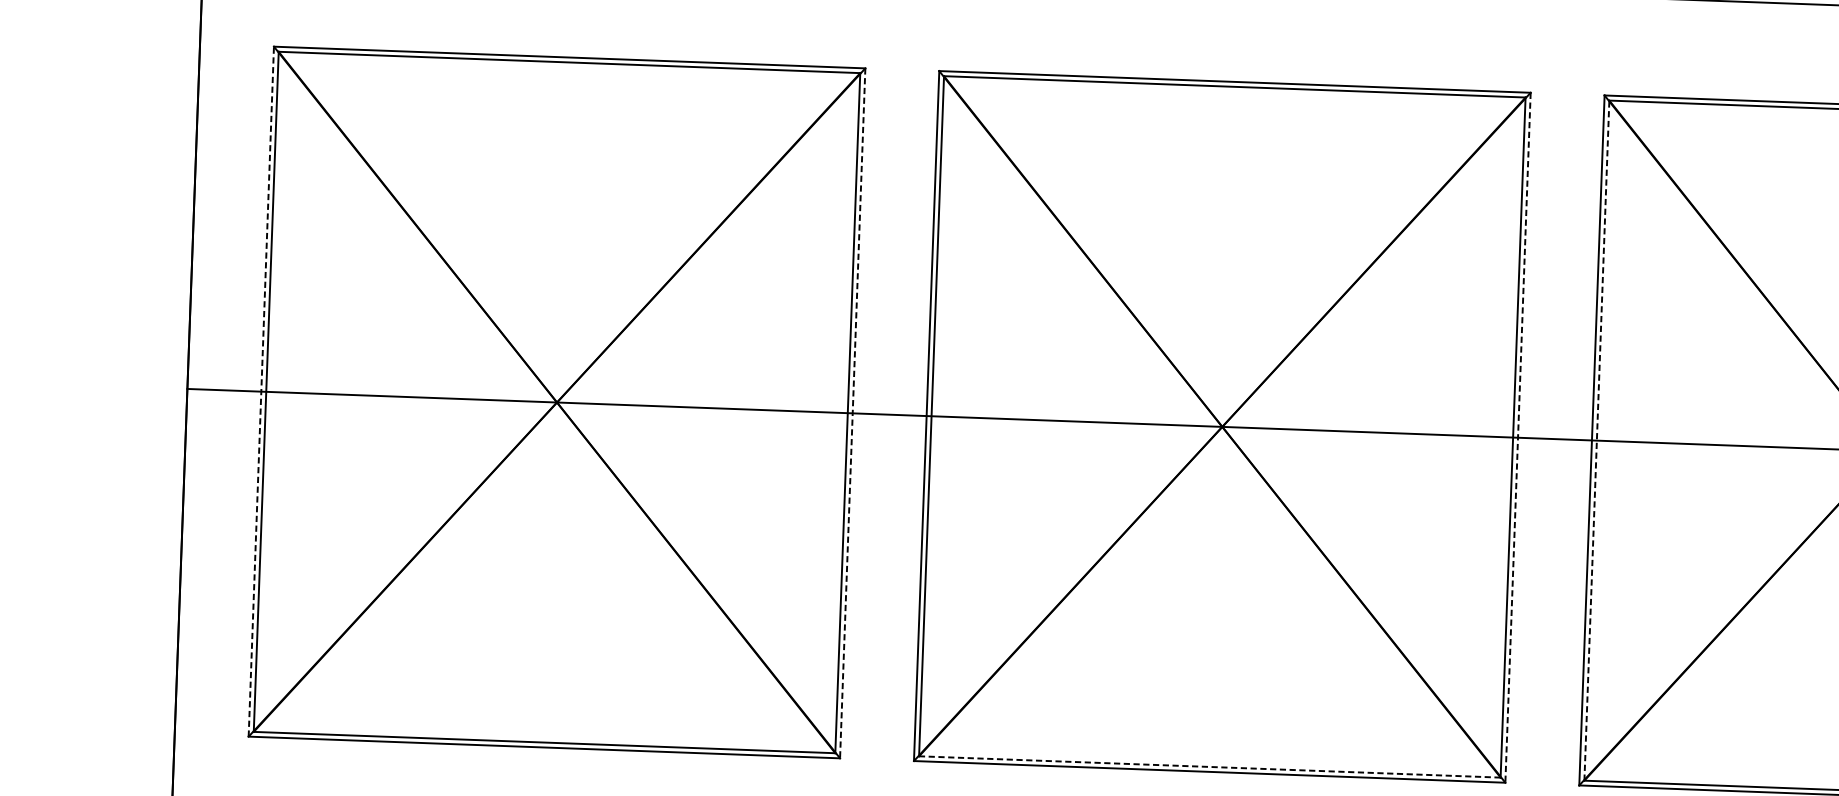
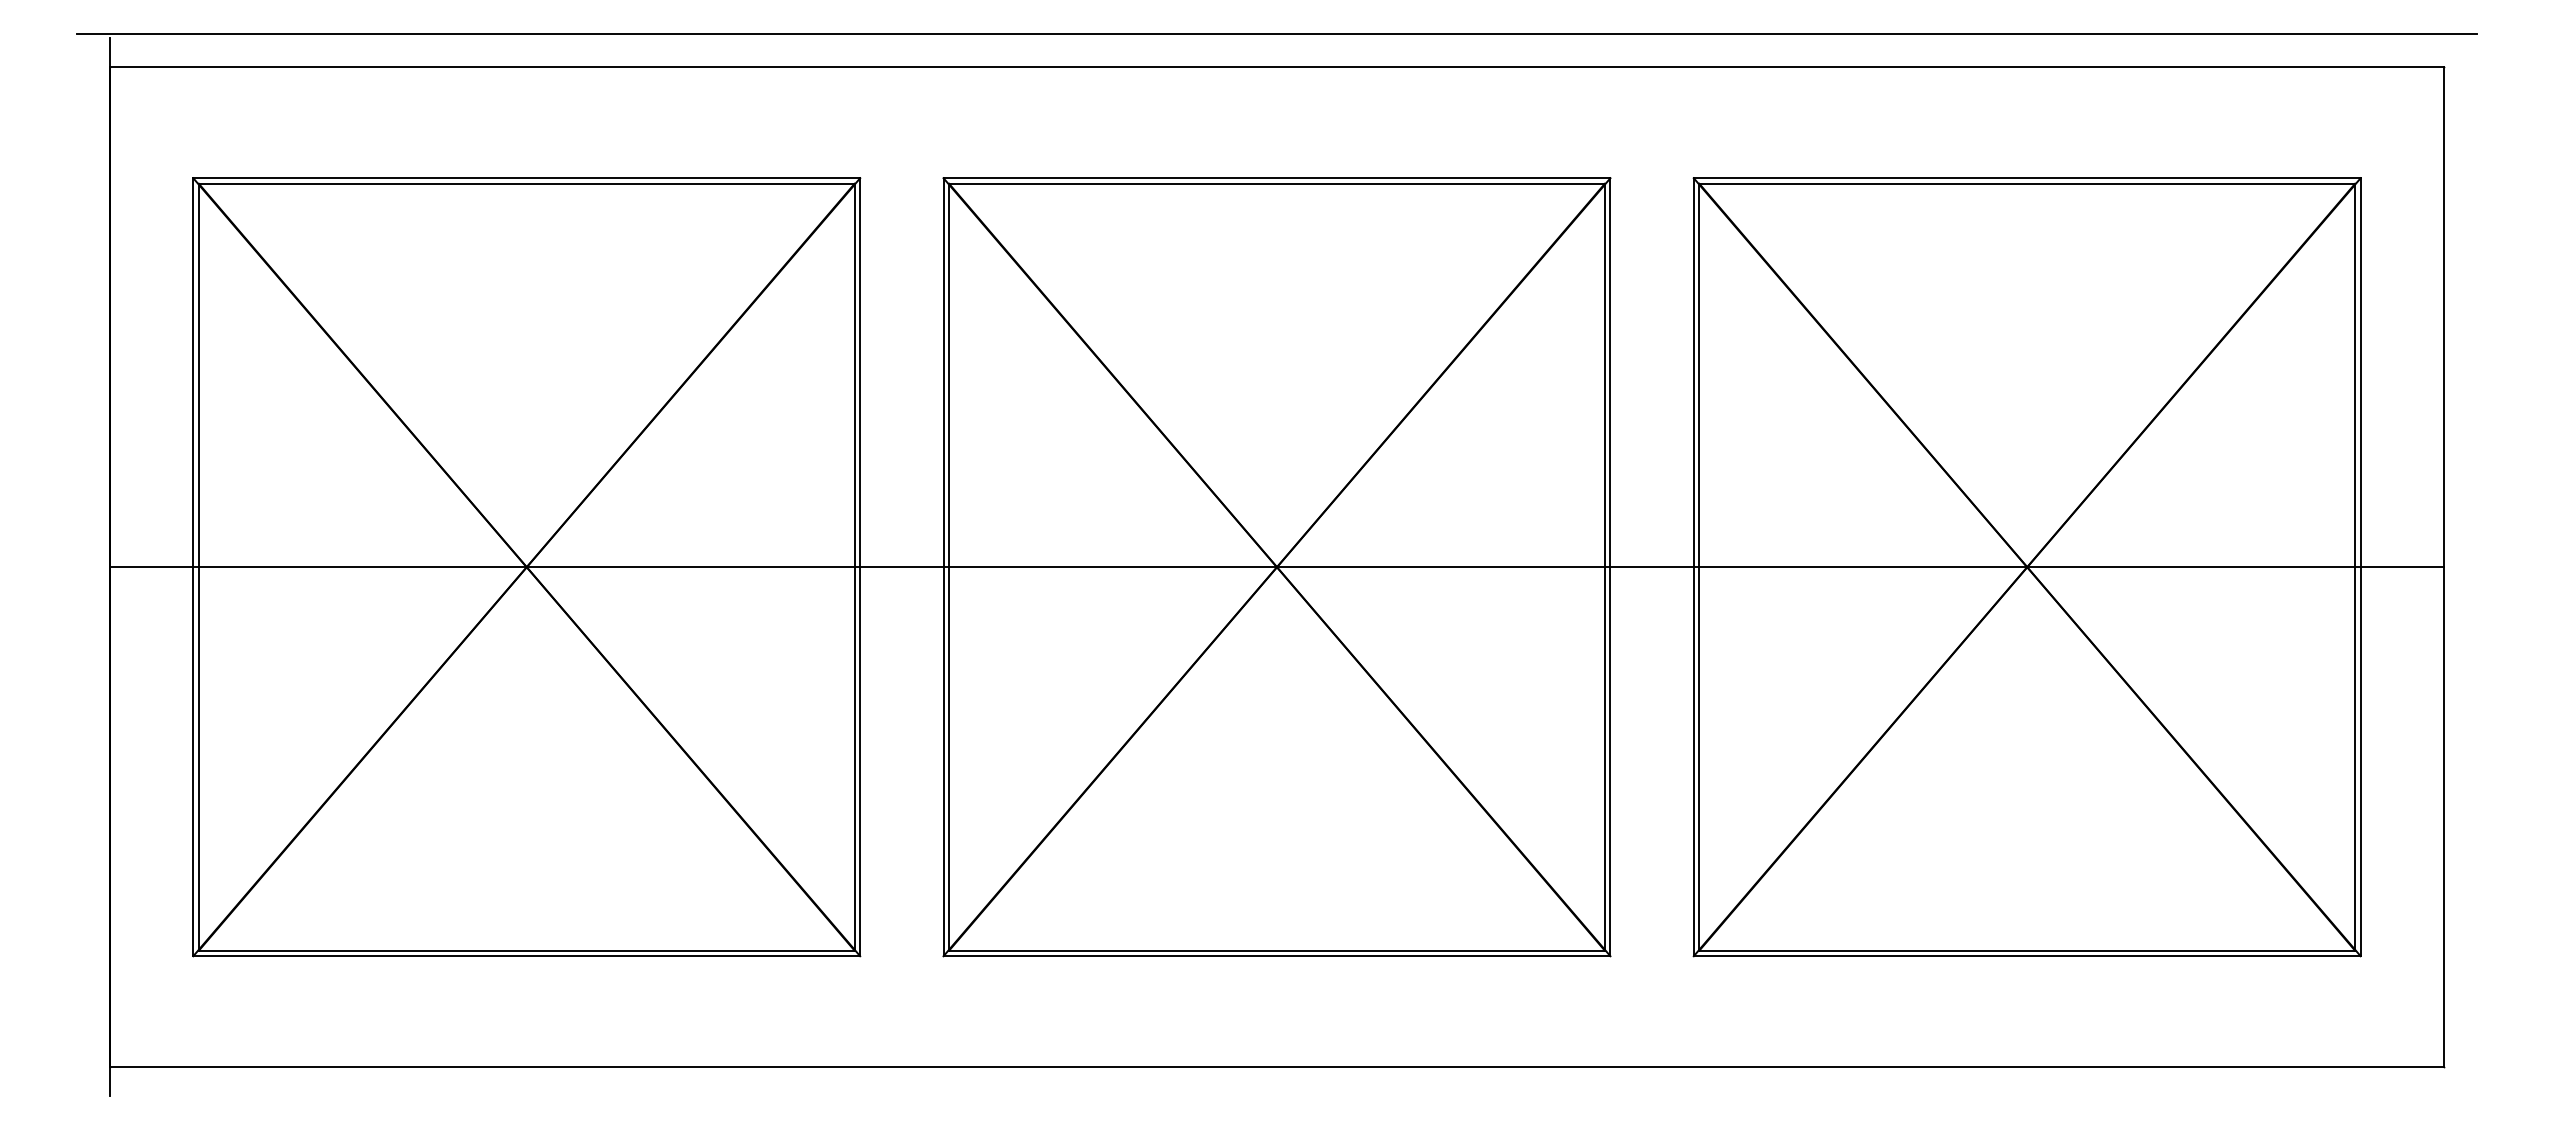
line: (261, 391) -> (193, 566), dashed -> solid
line: (852, 413) -> (860, 567), dashed -> solid
line: (1518, 438) -> (1610, 567), dashed -> solid
line: (1597, 440) -> (1699, 566), dashed -> solid
line: (1210, 766) -> (1277, 950), dashed -> solid

